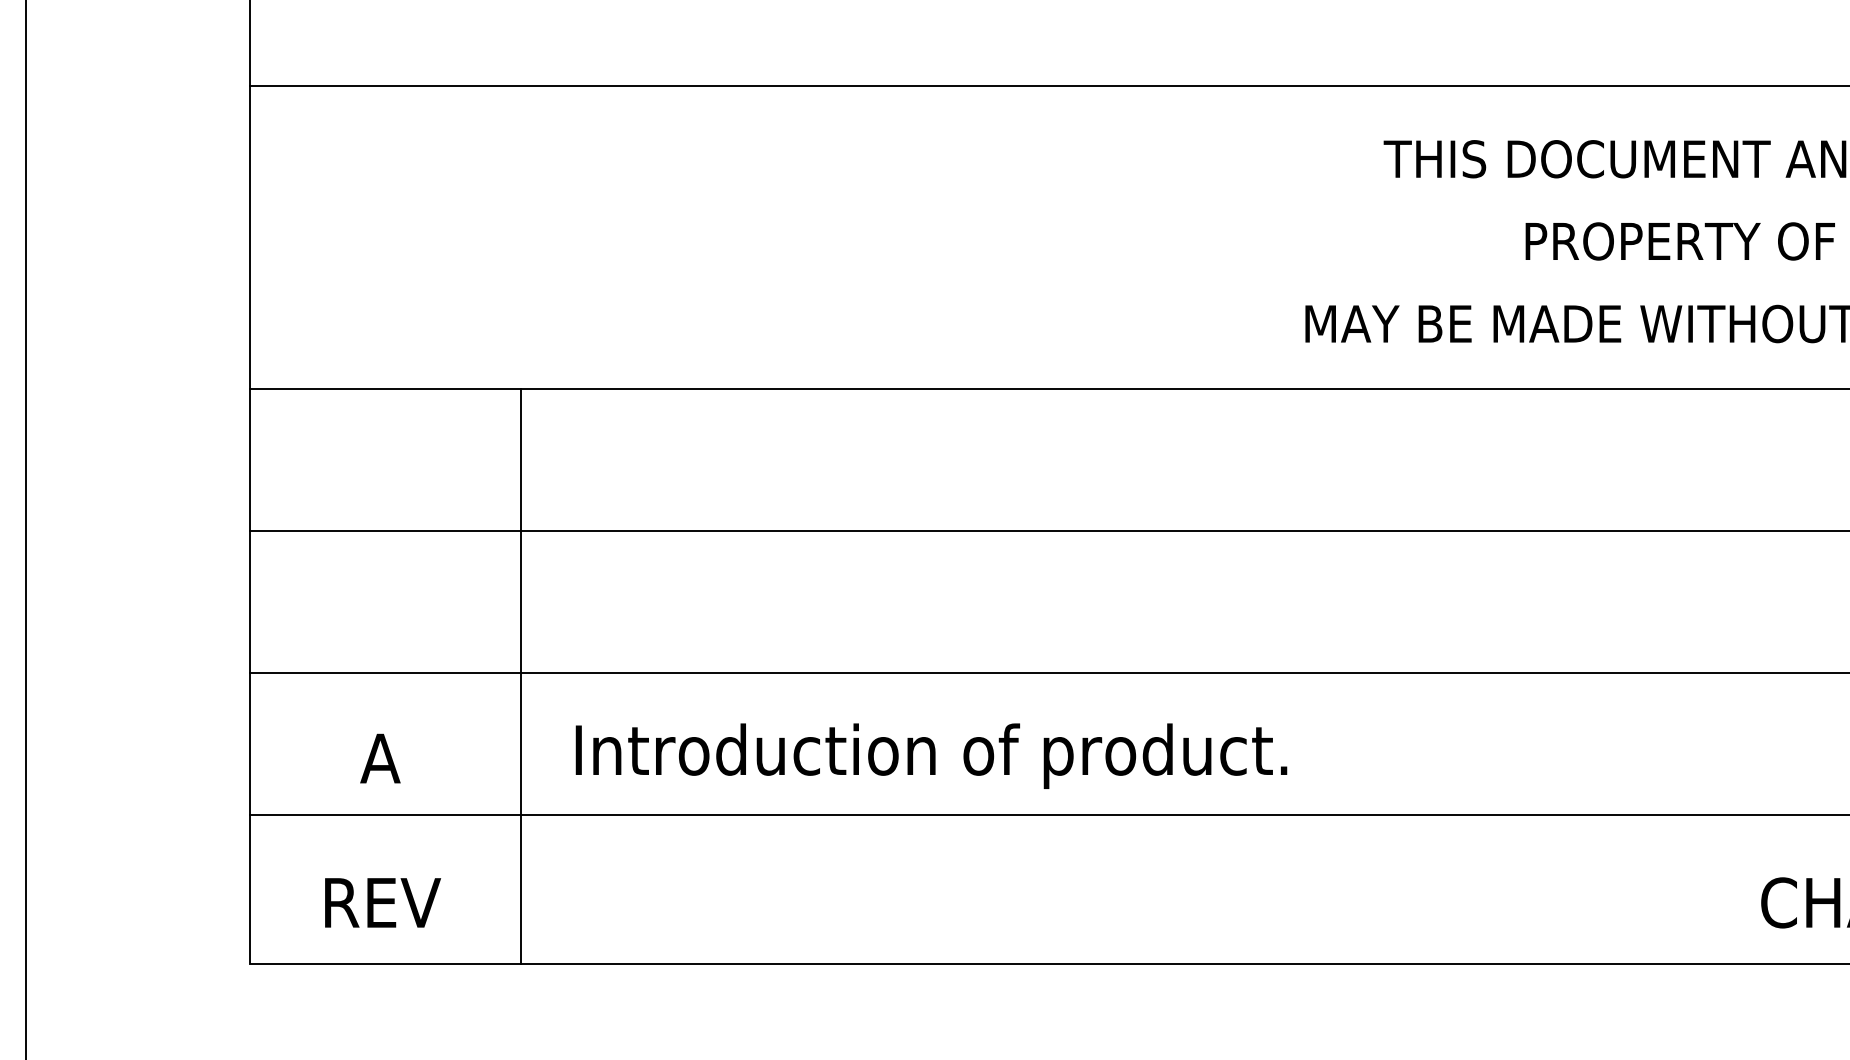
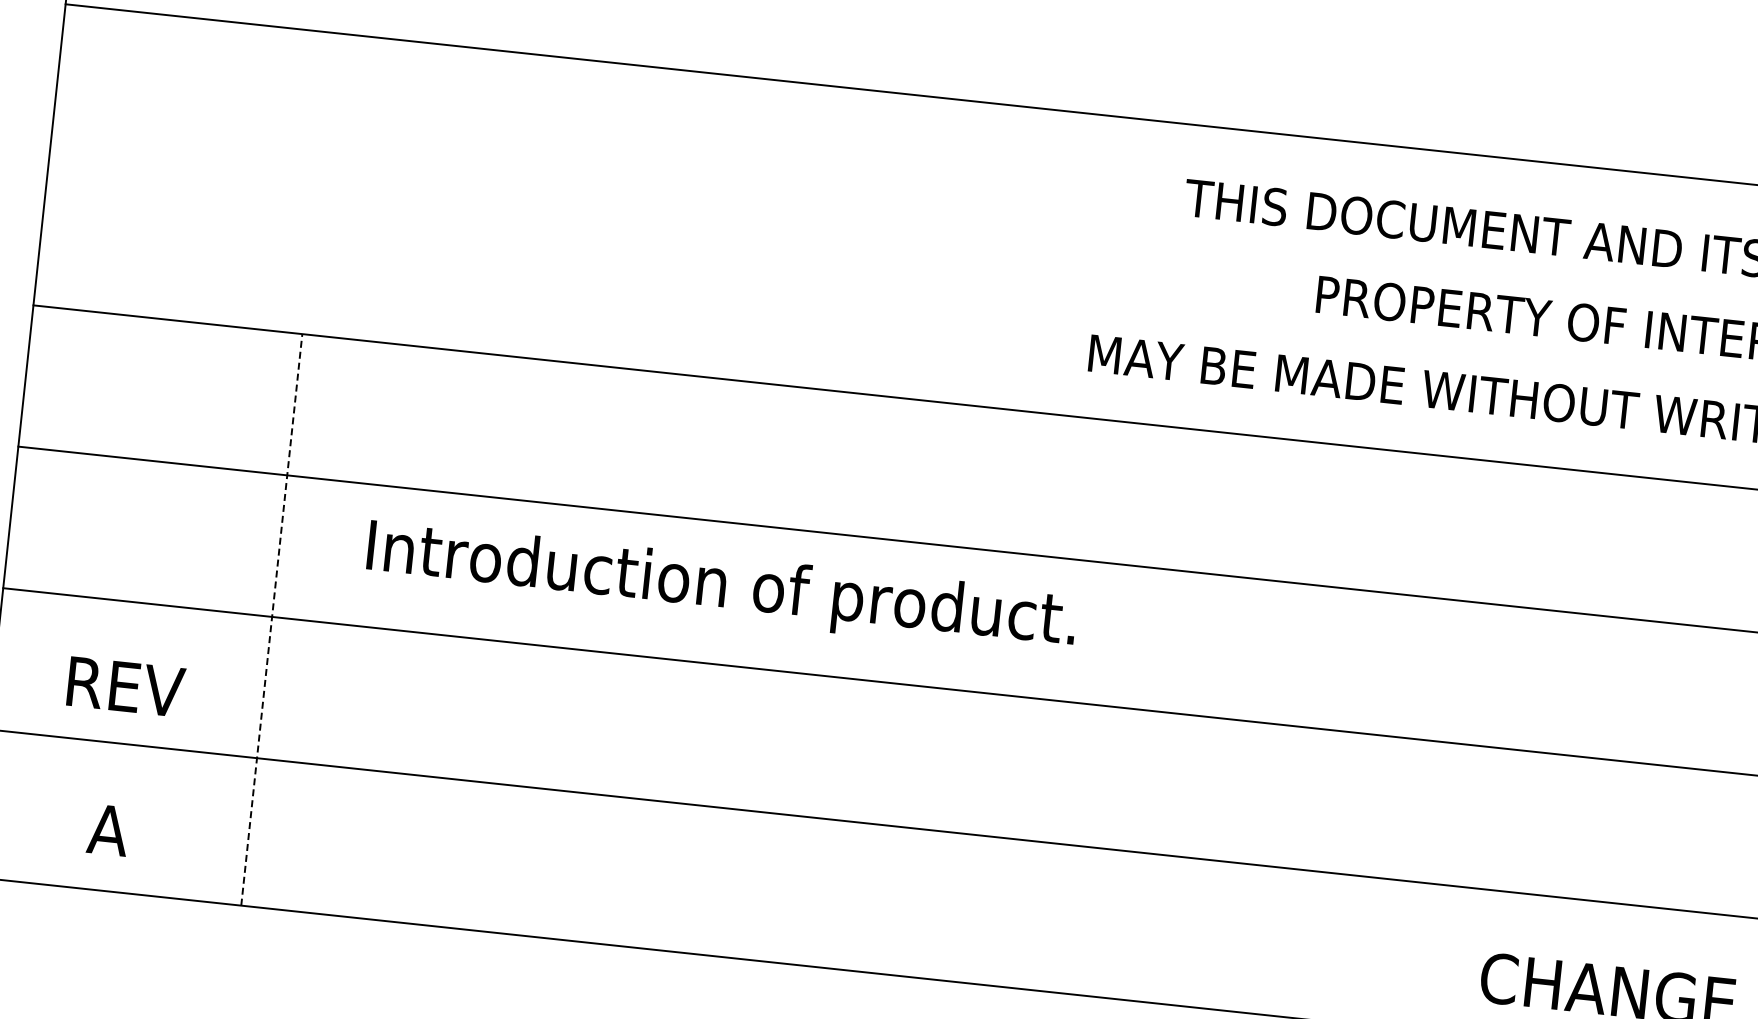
line: (520, 675) -> (271, 618), solid -> dashed
text: (931, 755) -> (721, 587), moved
text: (383, 758) -> (126, 686), A -> REV
text: (383, 902) -> (111, 830), REV -> A

